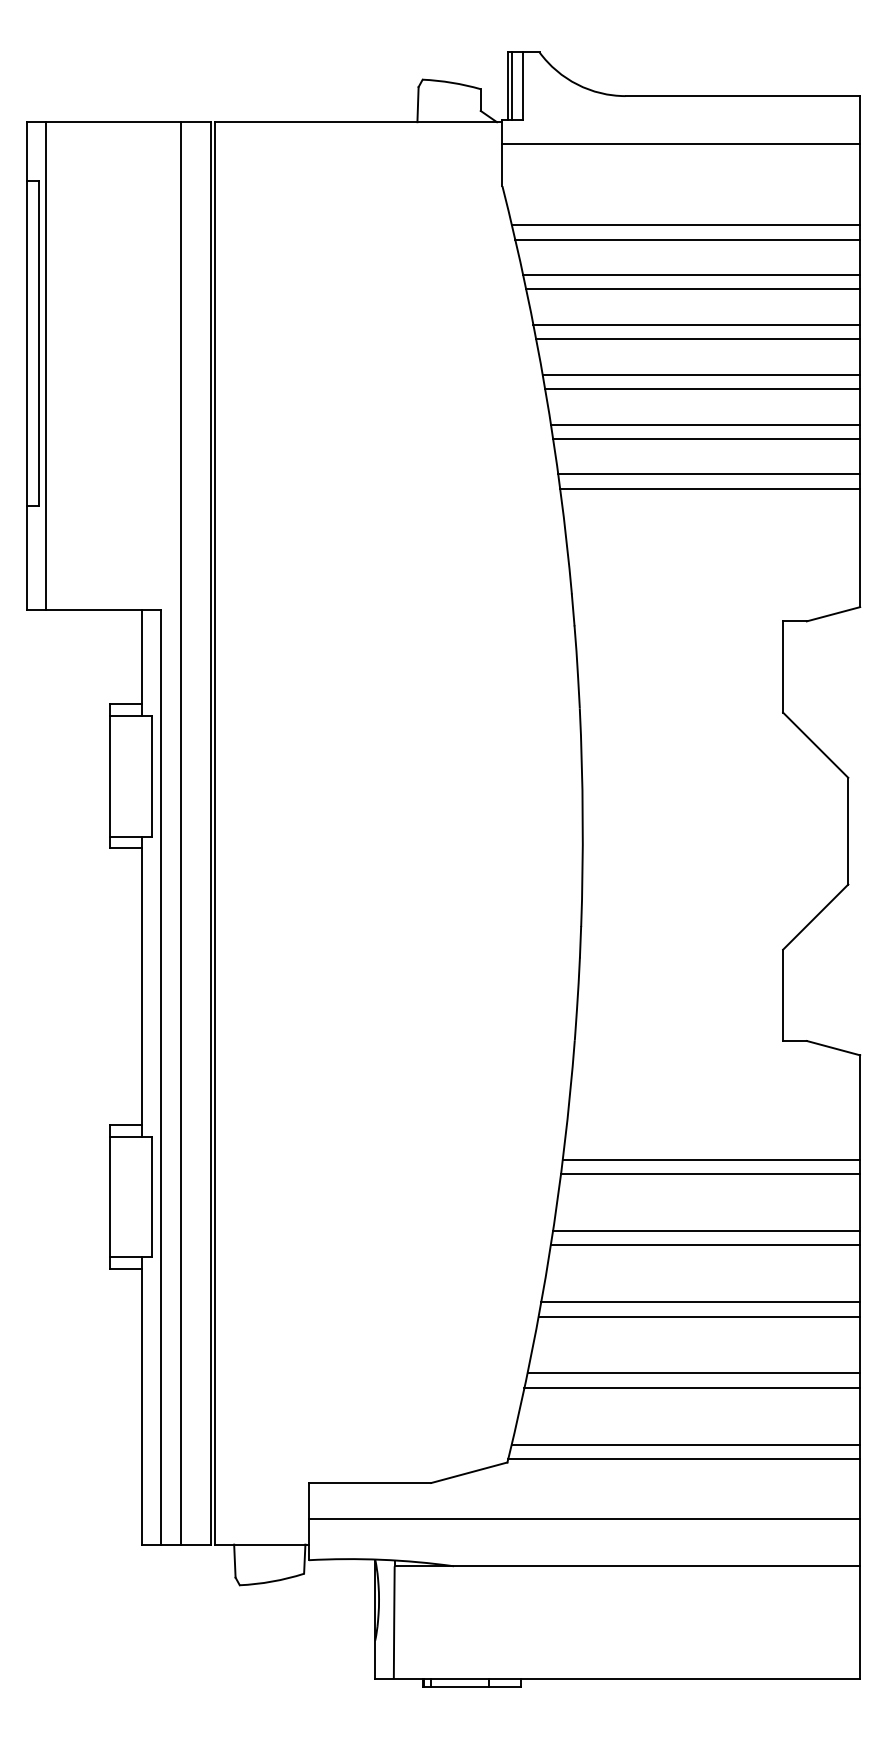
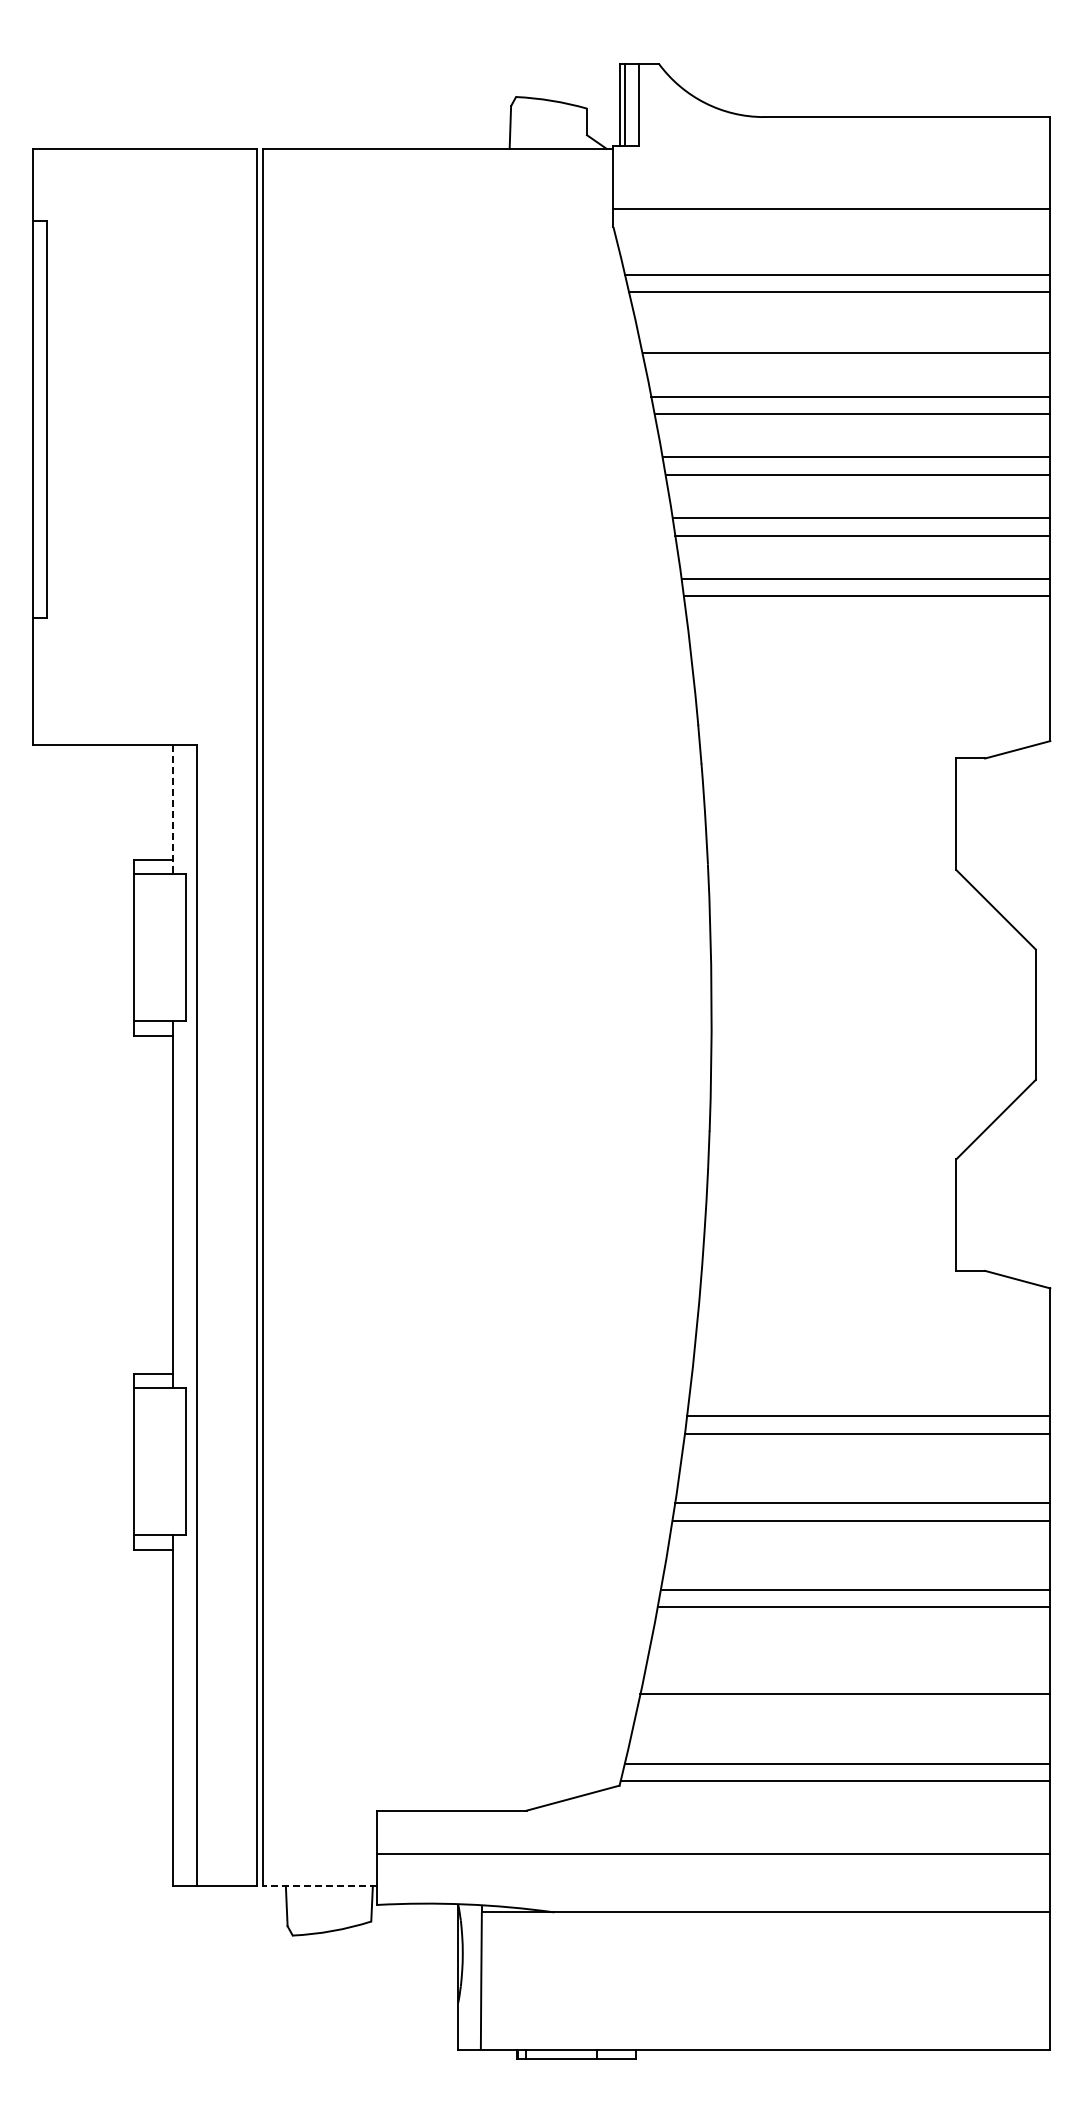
line: (680, 143) -> (831, 209), moved
line: (691, 274) -> (844, 335), removed
line: (46, 365) -> (56, 446), removed
line: (142, 663) -> (173, 809), solid -> dashed
line: (181, 832) -> (221, 1016), removed
line: (694, 1373) -> (847, 1676), removed
line: (261, 1544) -> (319, 1885), solid -> dashed

